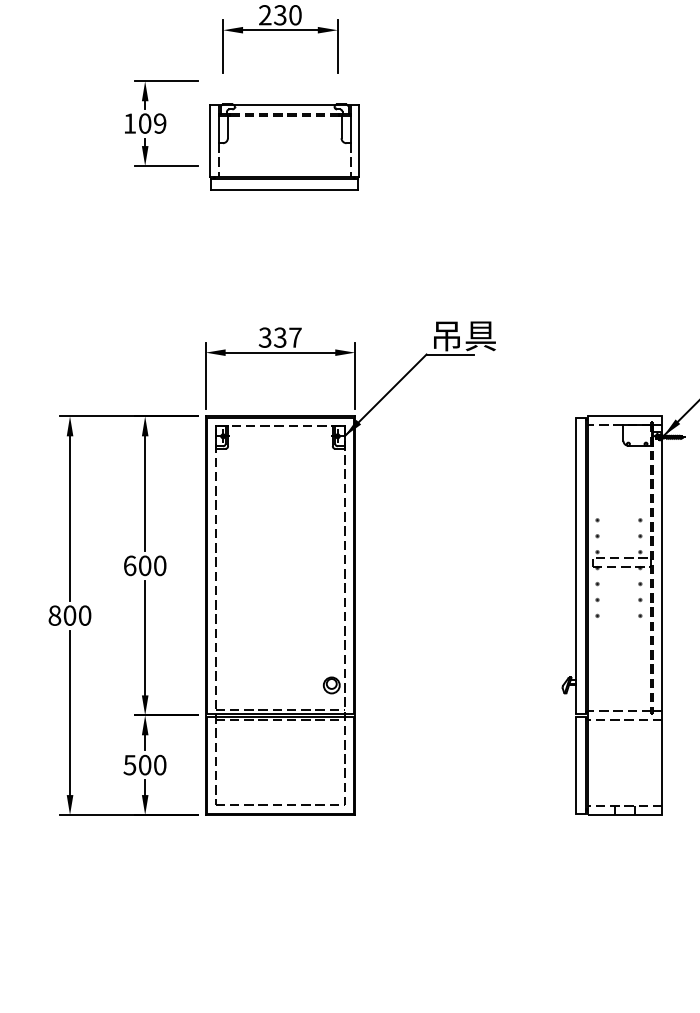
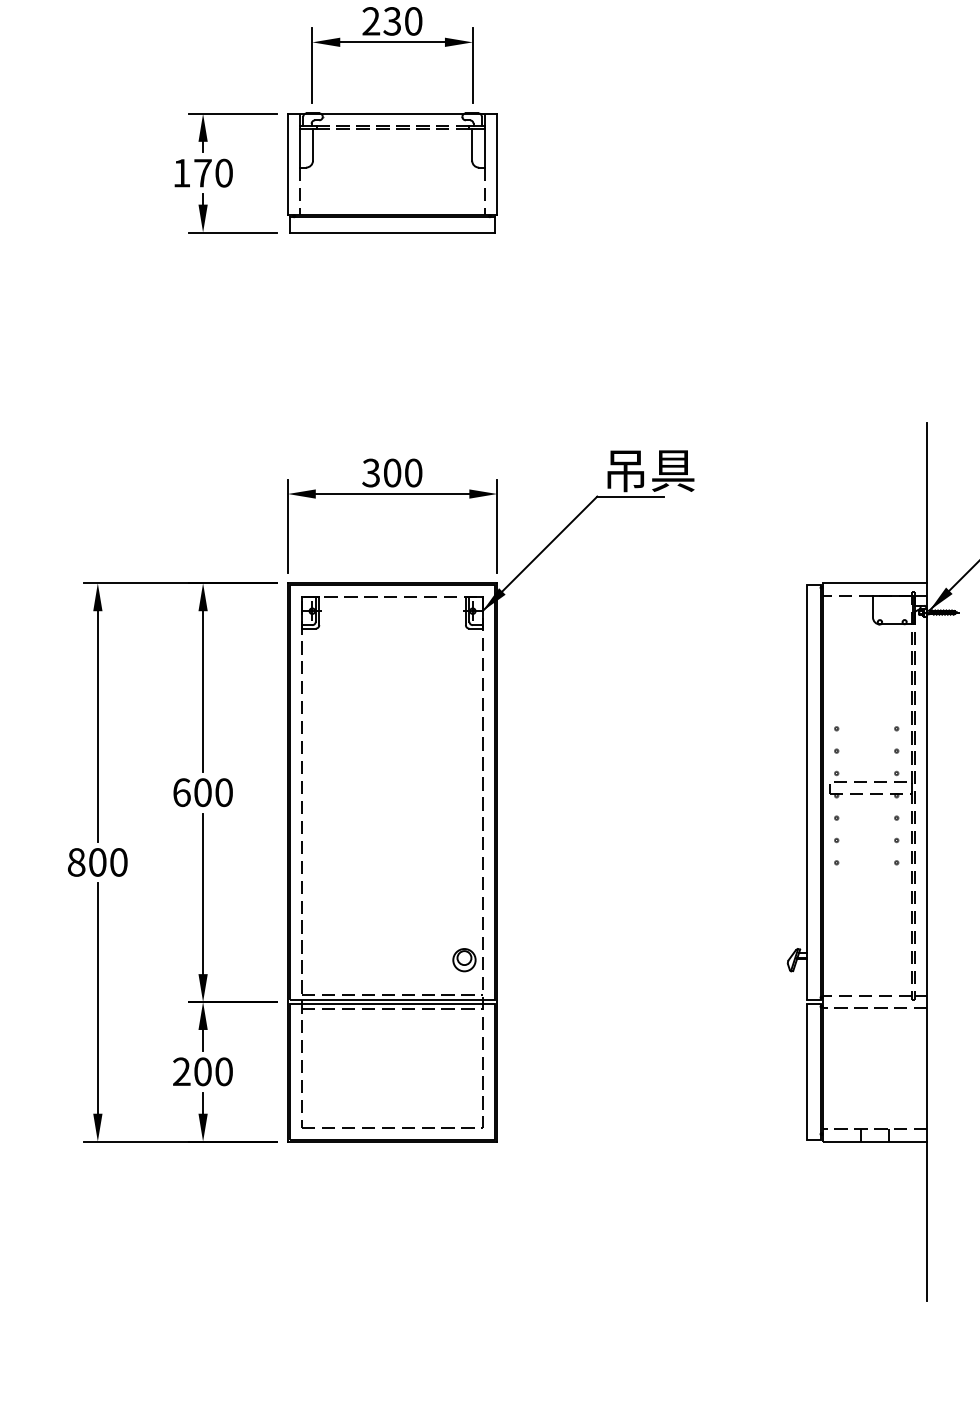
text: (152, 123) -> (213, 172), 109 -> 170
part: (284, 146) -> (392, 172), moved
text: (287, 337) -> (402, 472), 337 -> 300
line: (662, 358) -> (927, 502), added
text: (129, 764) -> (181, 1071), 500 -> 200
line: (662, 872) -> (927, 1221), added

